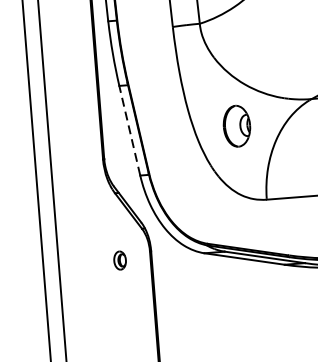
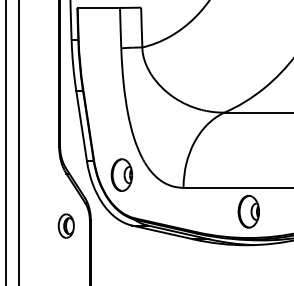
part: (236, 125) -> (121, 174), moved
line: (129, 131) -> (81, 126), dashed -> solid
part: (119, 259) -> (65, 225), size x1.67

